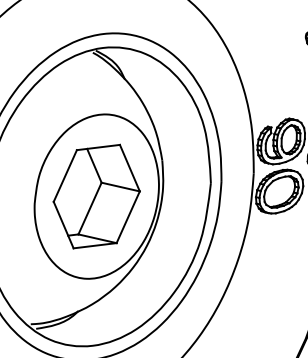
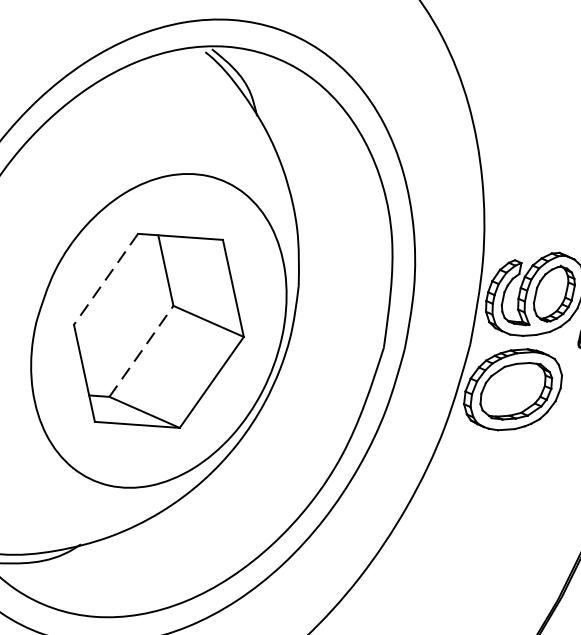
line: (65, 176) -> (106, 280), solid -> dashed
line: (90, 208) -> (142, 351), solid -> dashed

